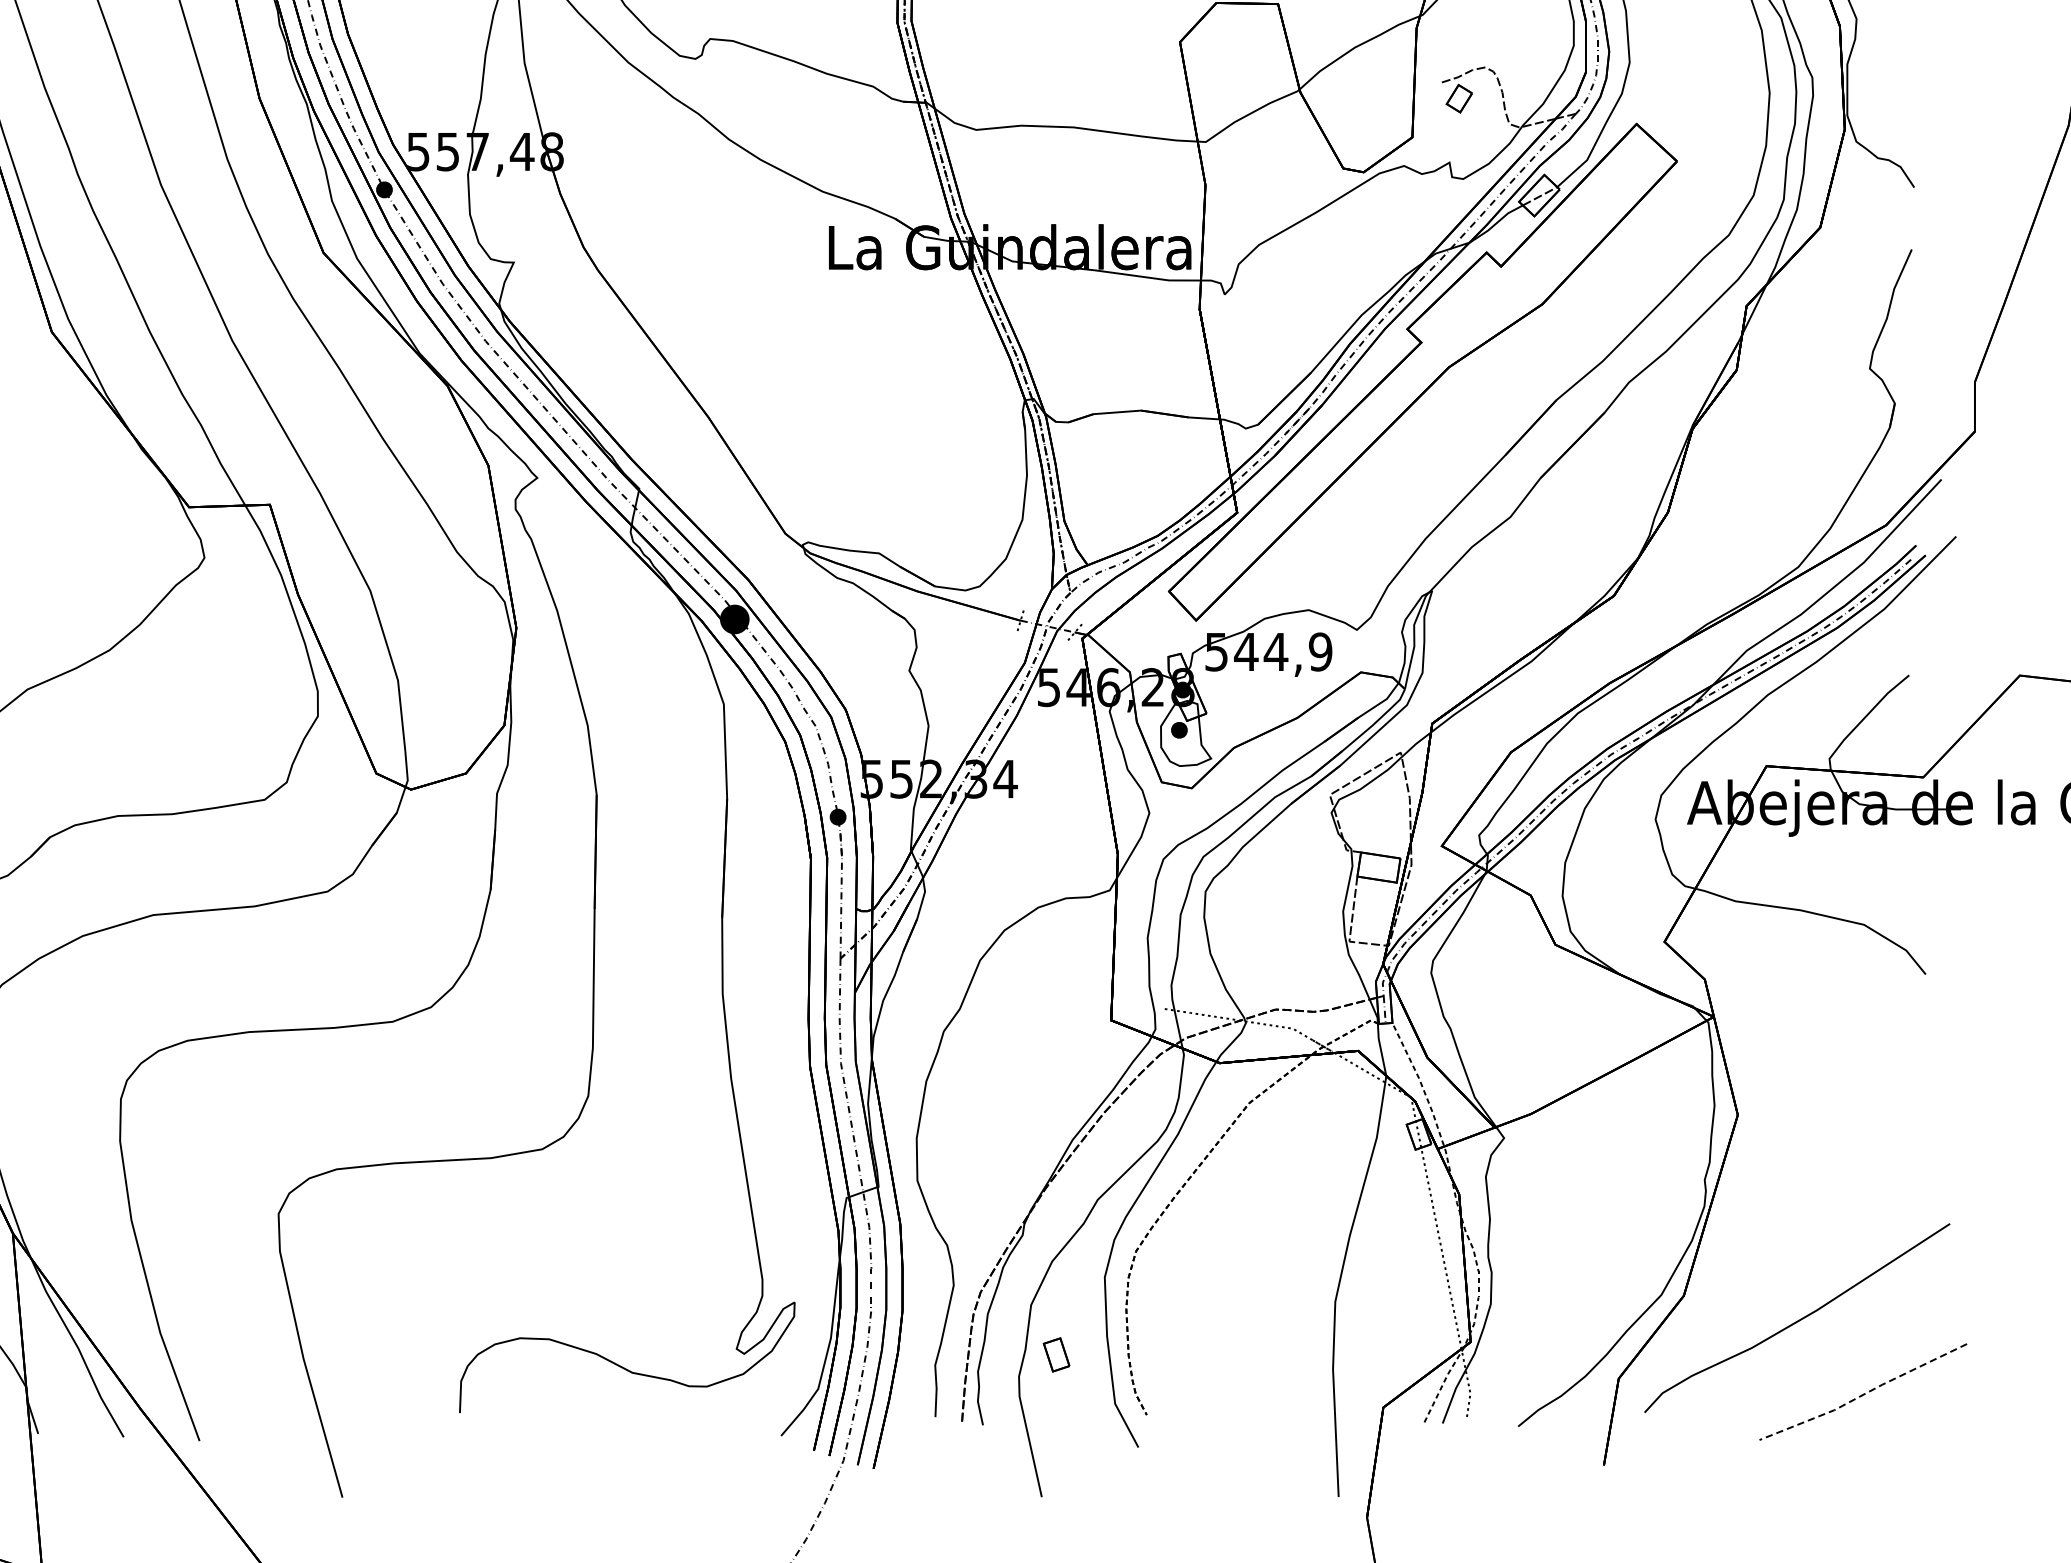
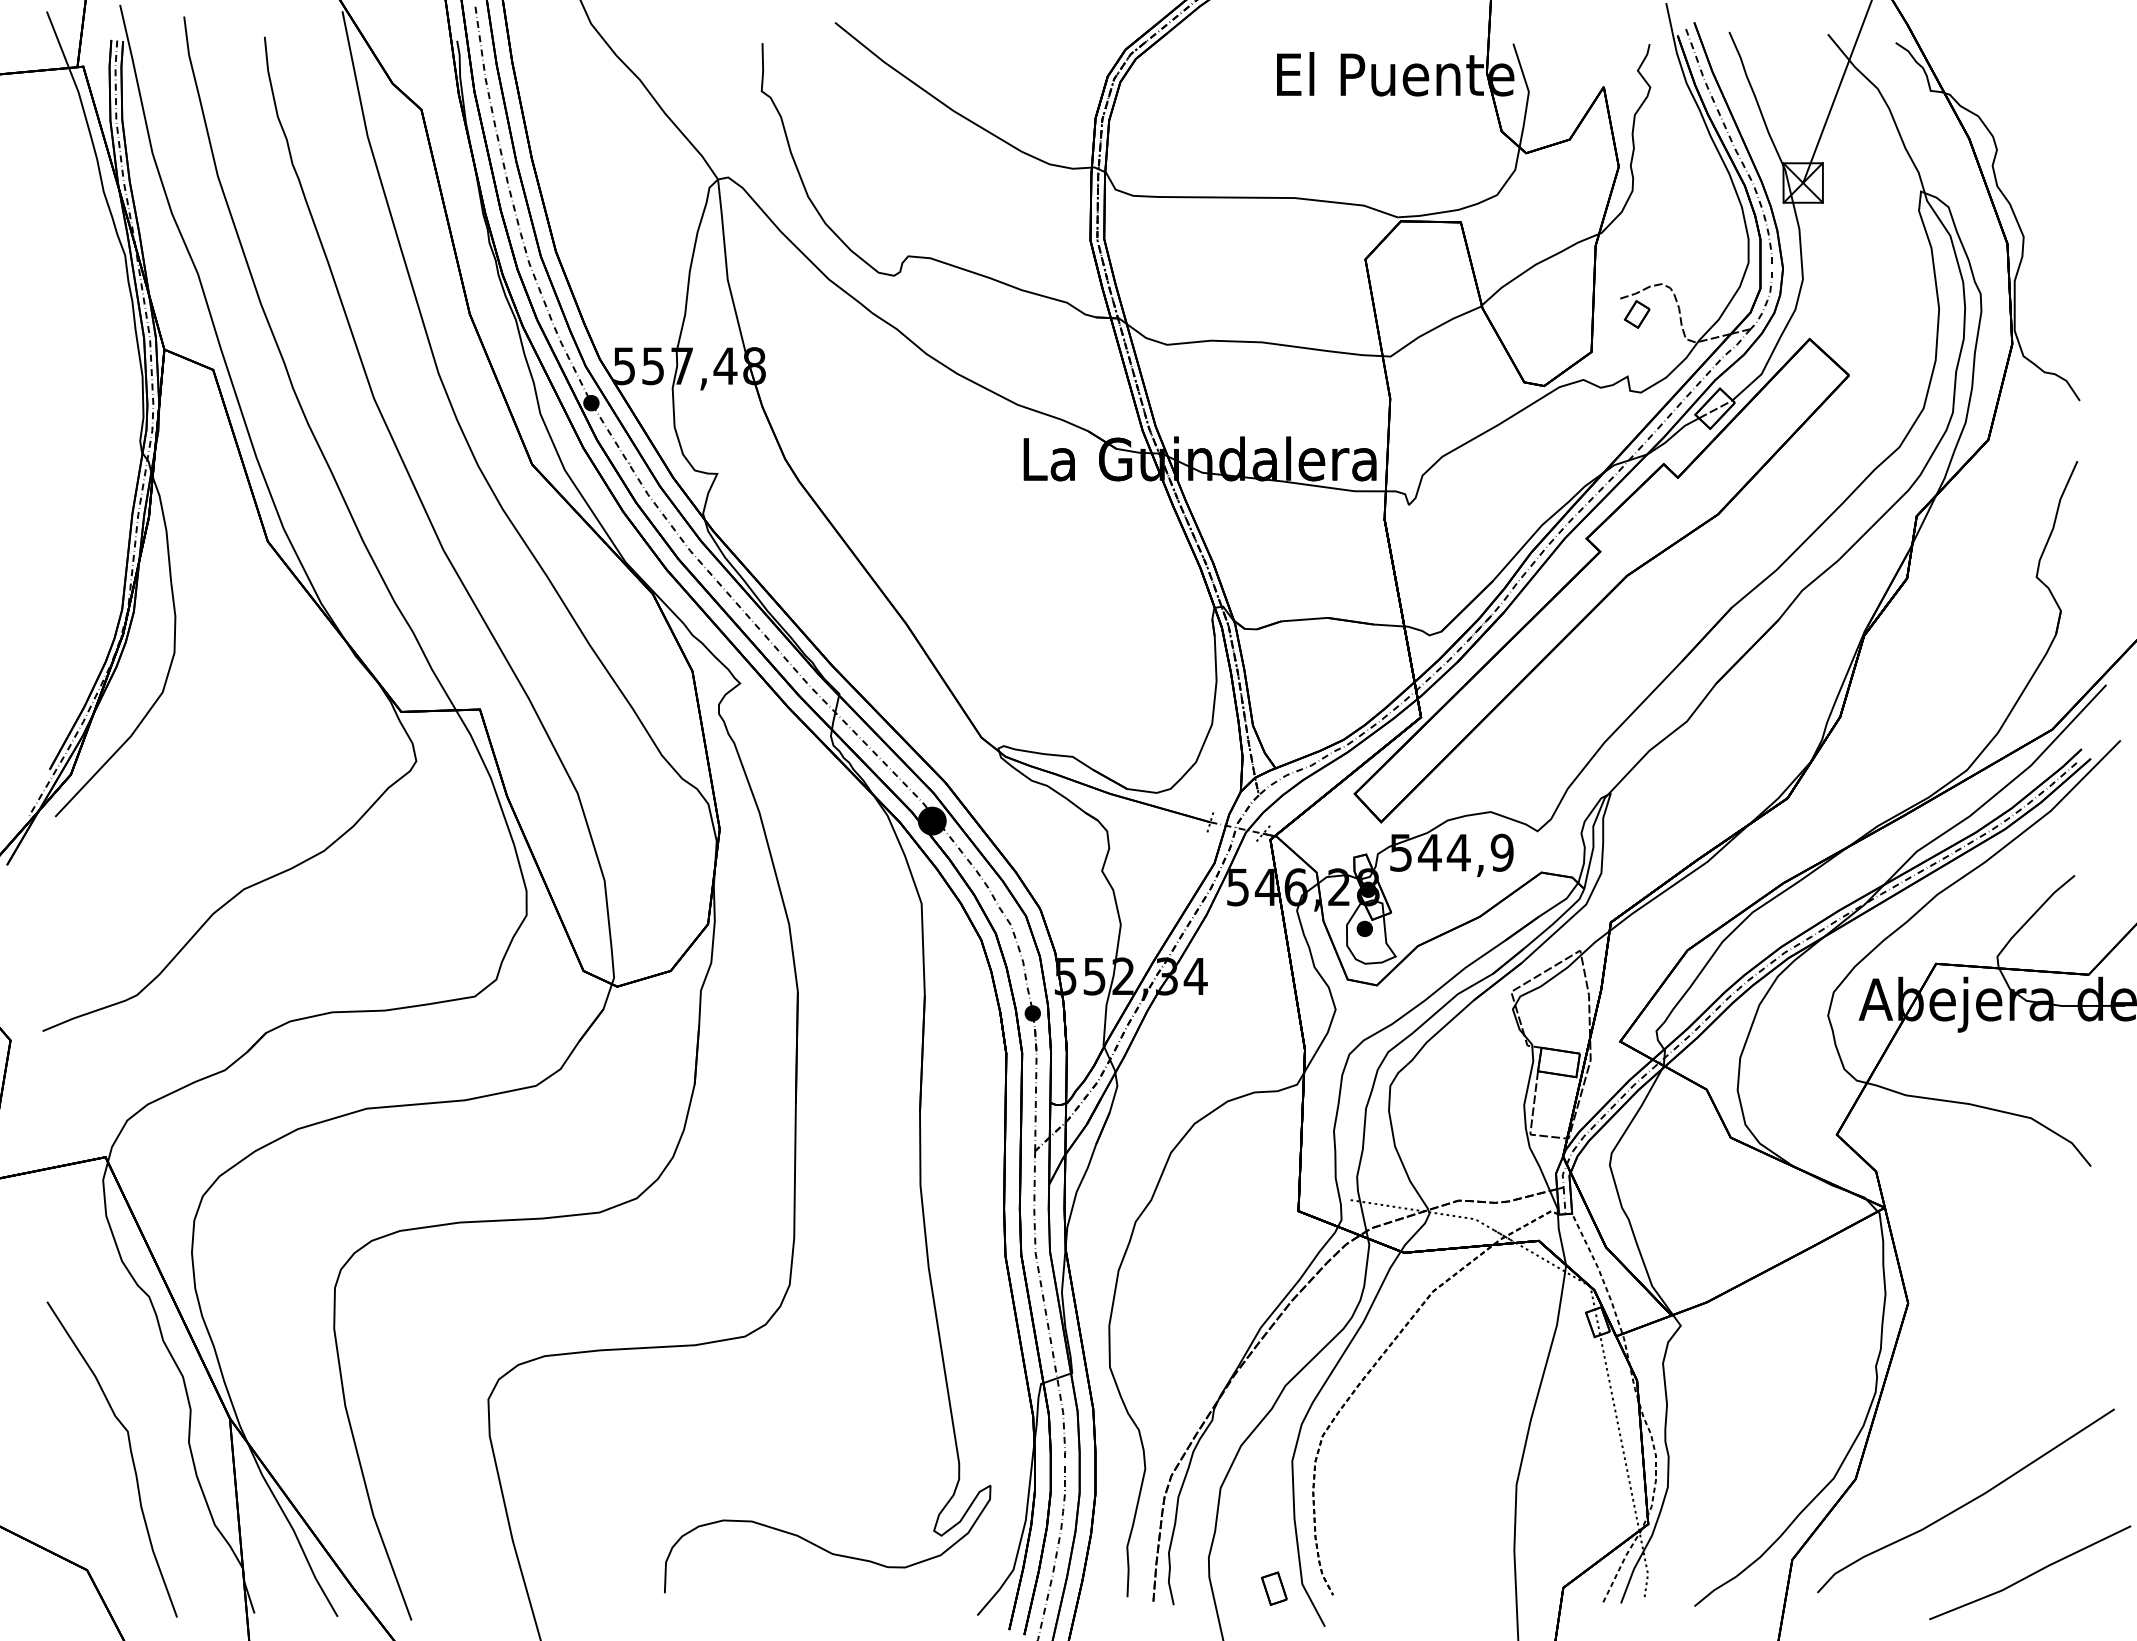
part: (1056, 1354) -> (1274, 1588), moved
line: (1864, 1394) -> (2031, 1575), dashed -> solid

